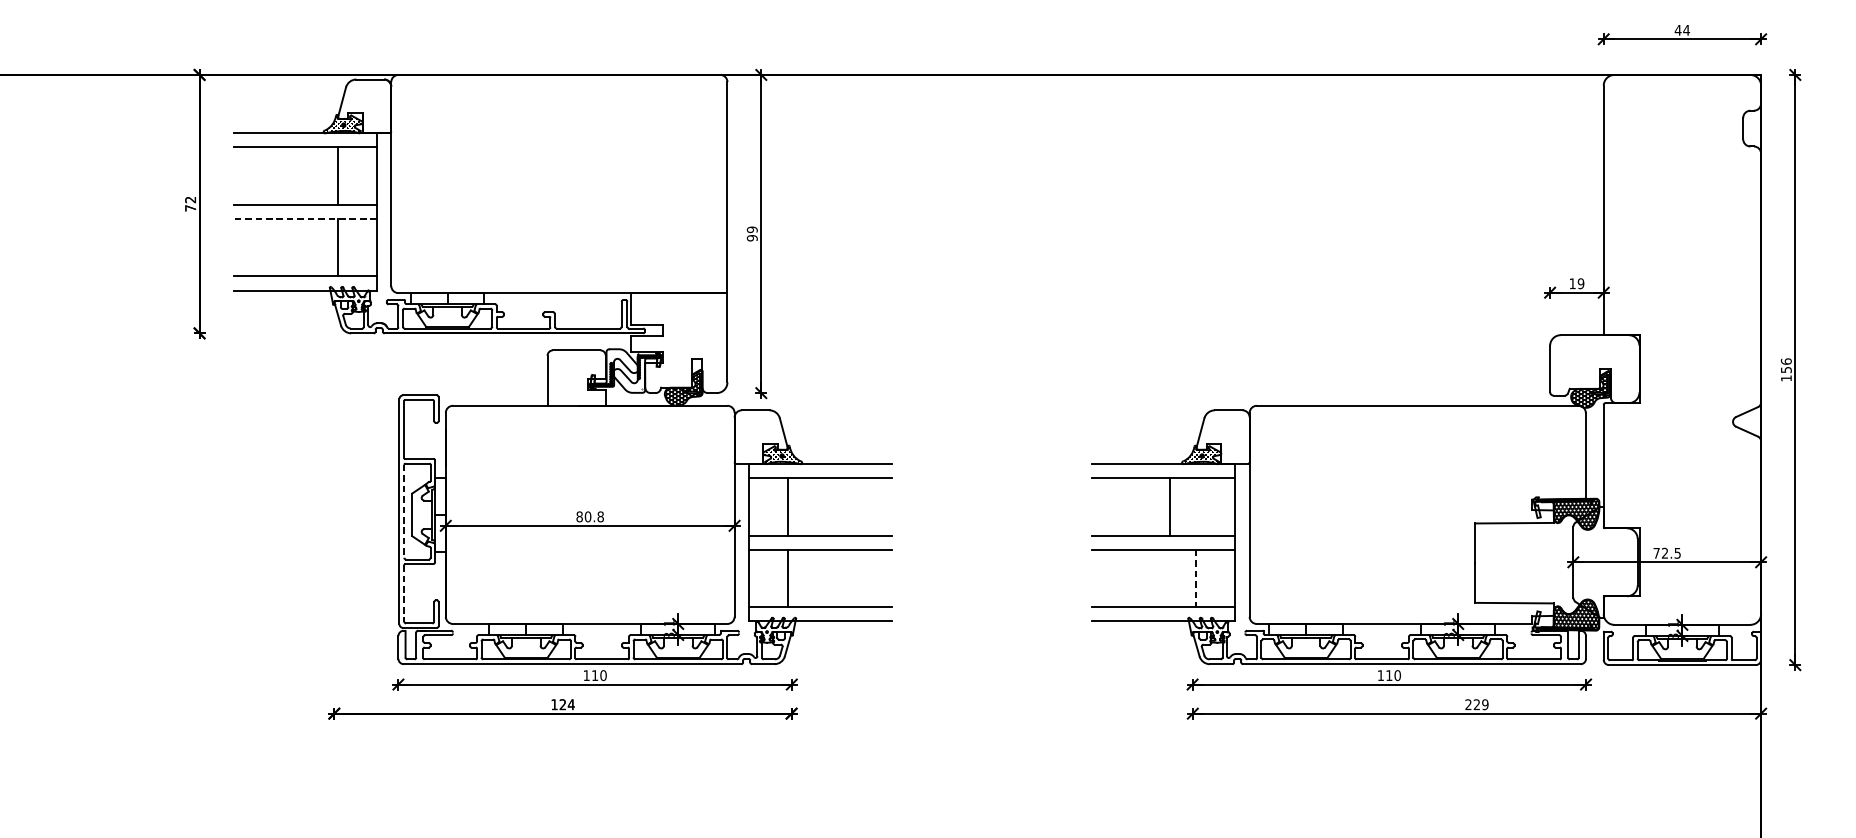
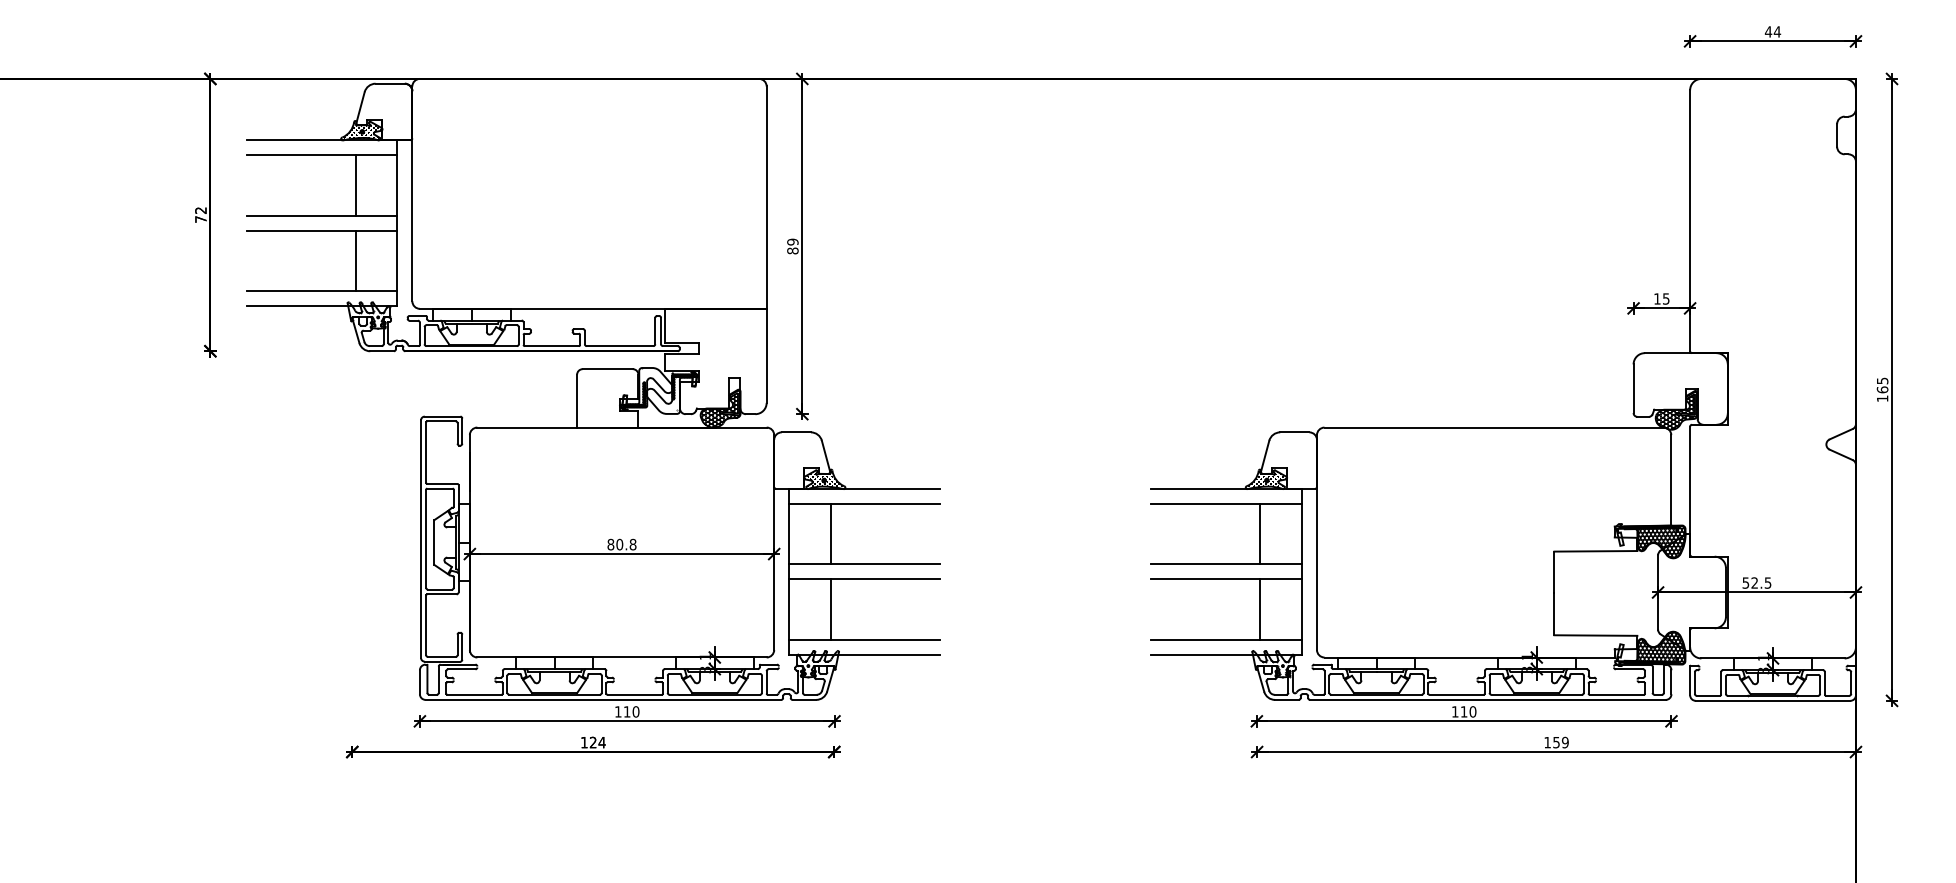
line: (305, 218) -> (321, 230), dashed -> solid
text: (751, 237) -> (792, 250), 99 -> 89
text: (1580, 283) -> (1665, 298), 19 -> 15
text: (1786, 365) -> (1882, 385), 156 -> 165
line: (1170, 506) -> (1260, 533), moved
line: (404, 511) -> (426, 539), dashed -> solid
text: (1656, 552) -> (1745, 582), 72.5 -> 52.5
line: (1196, 579) -> (1260, 610), dashed -> solid
line: (404, 593) -> (426, 625), dashed -> solid
text: (1472, 704) -> (1551, 742), 229 -> 159

